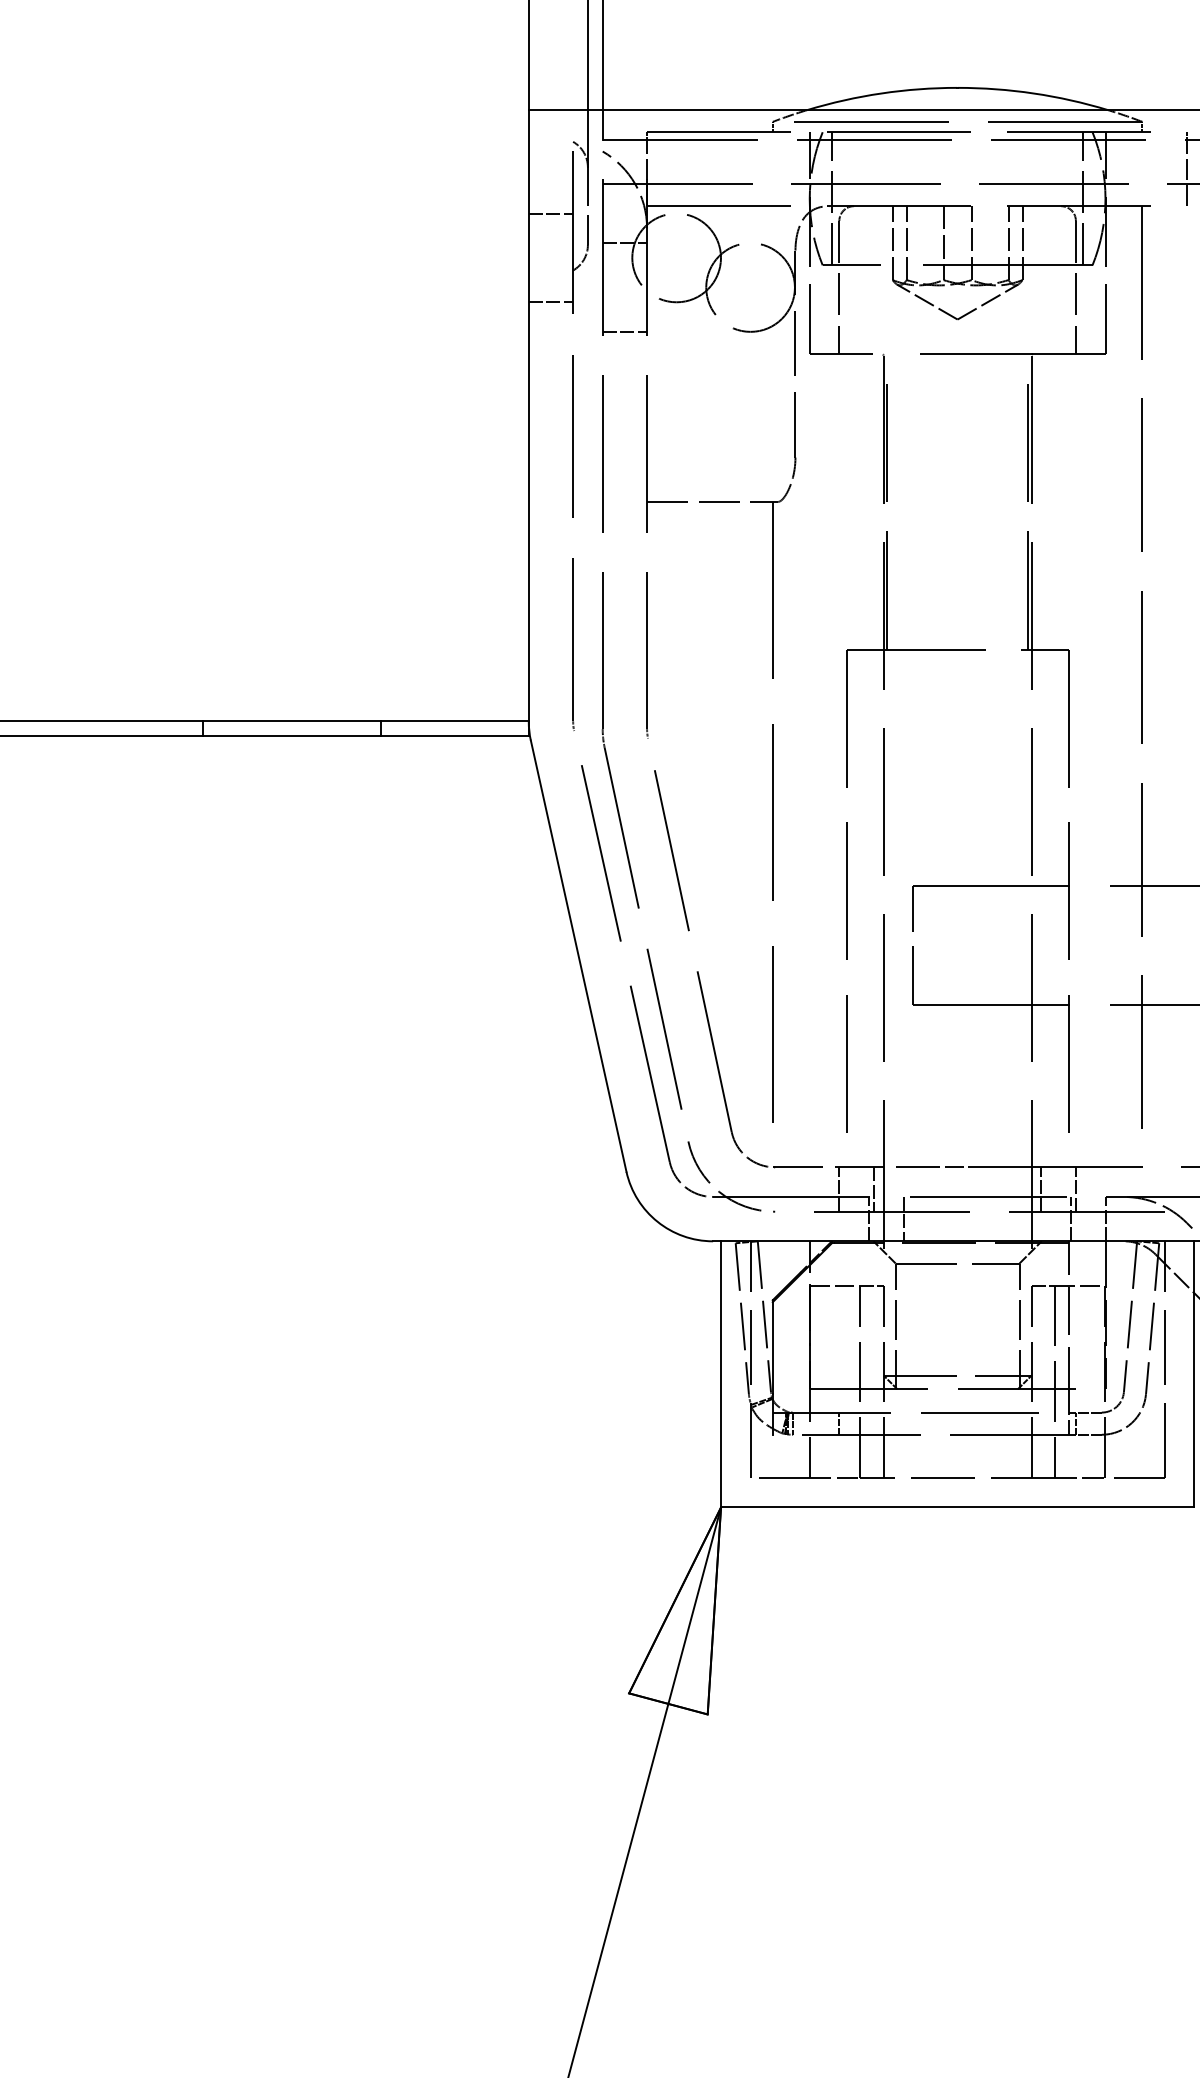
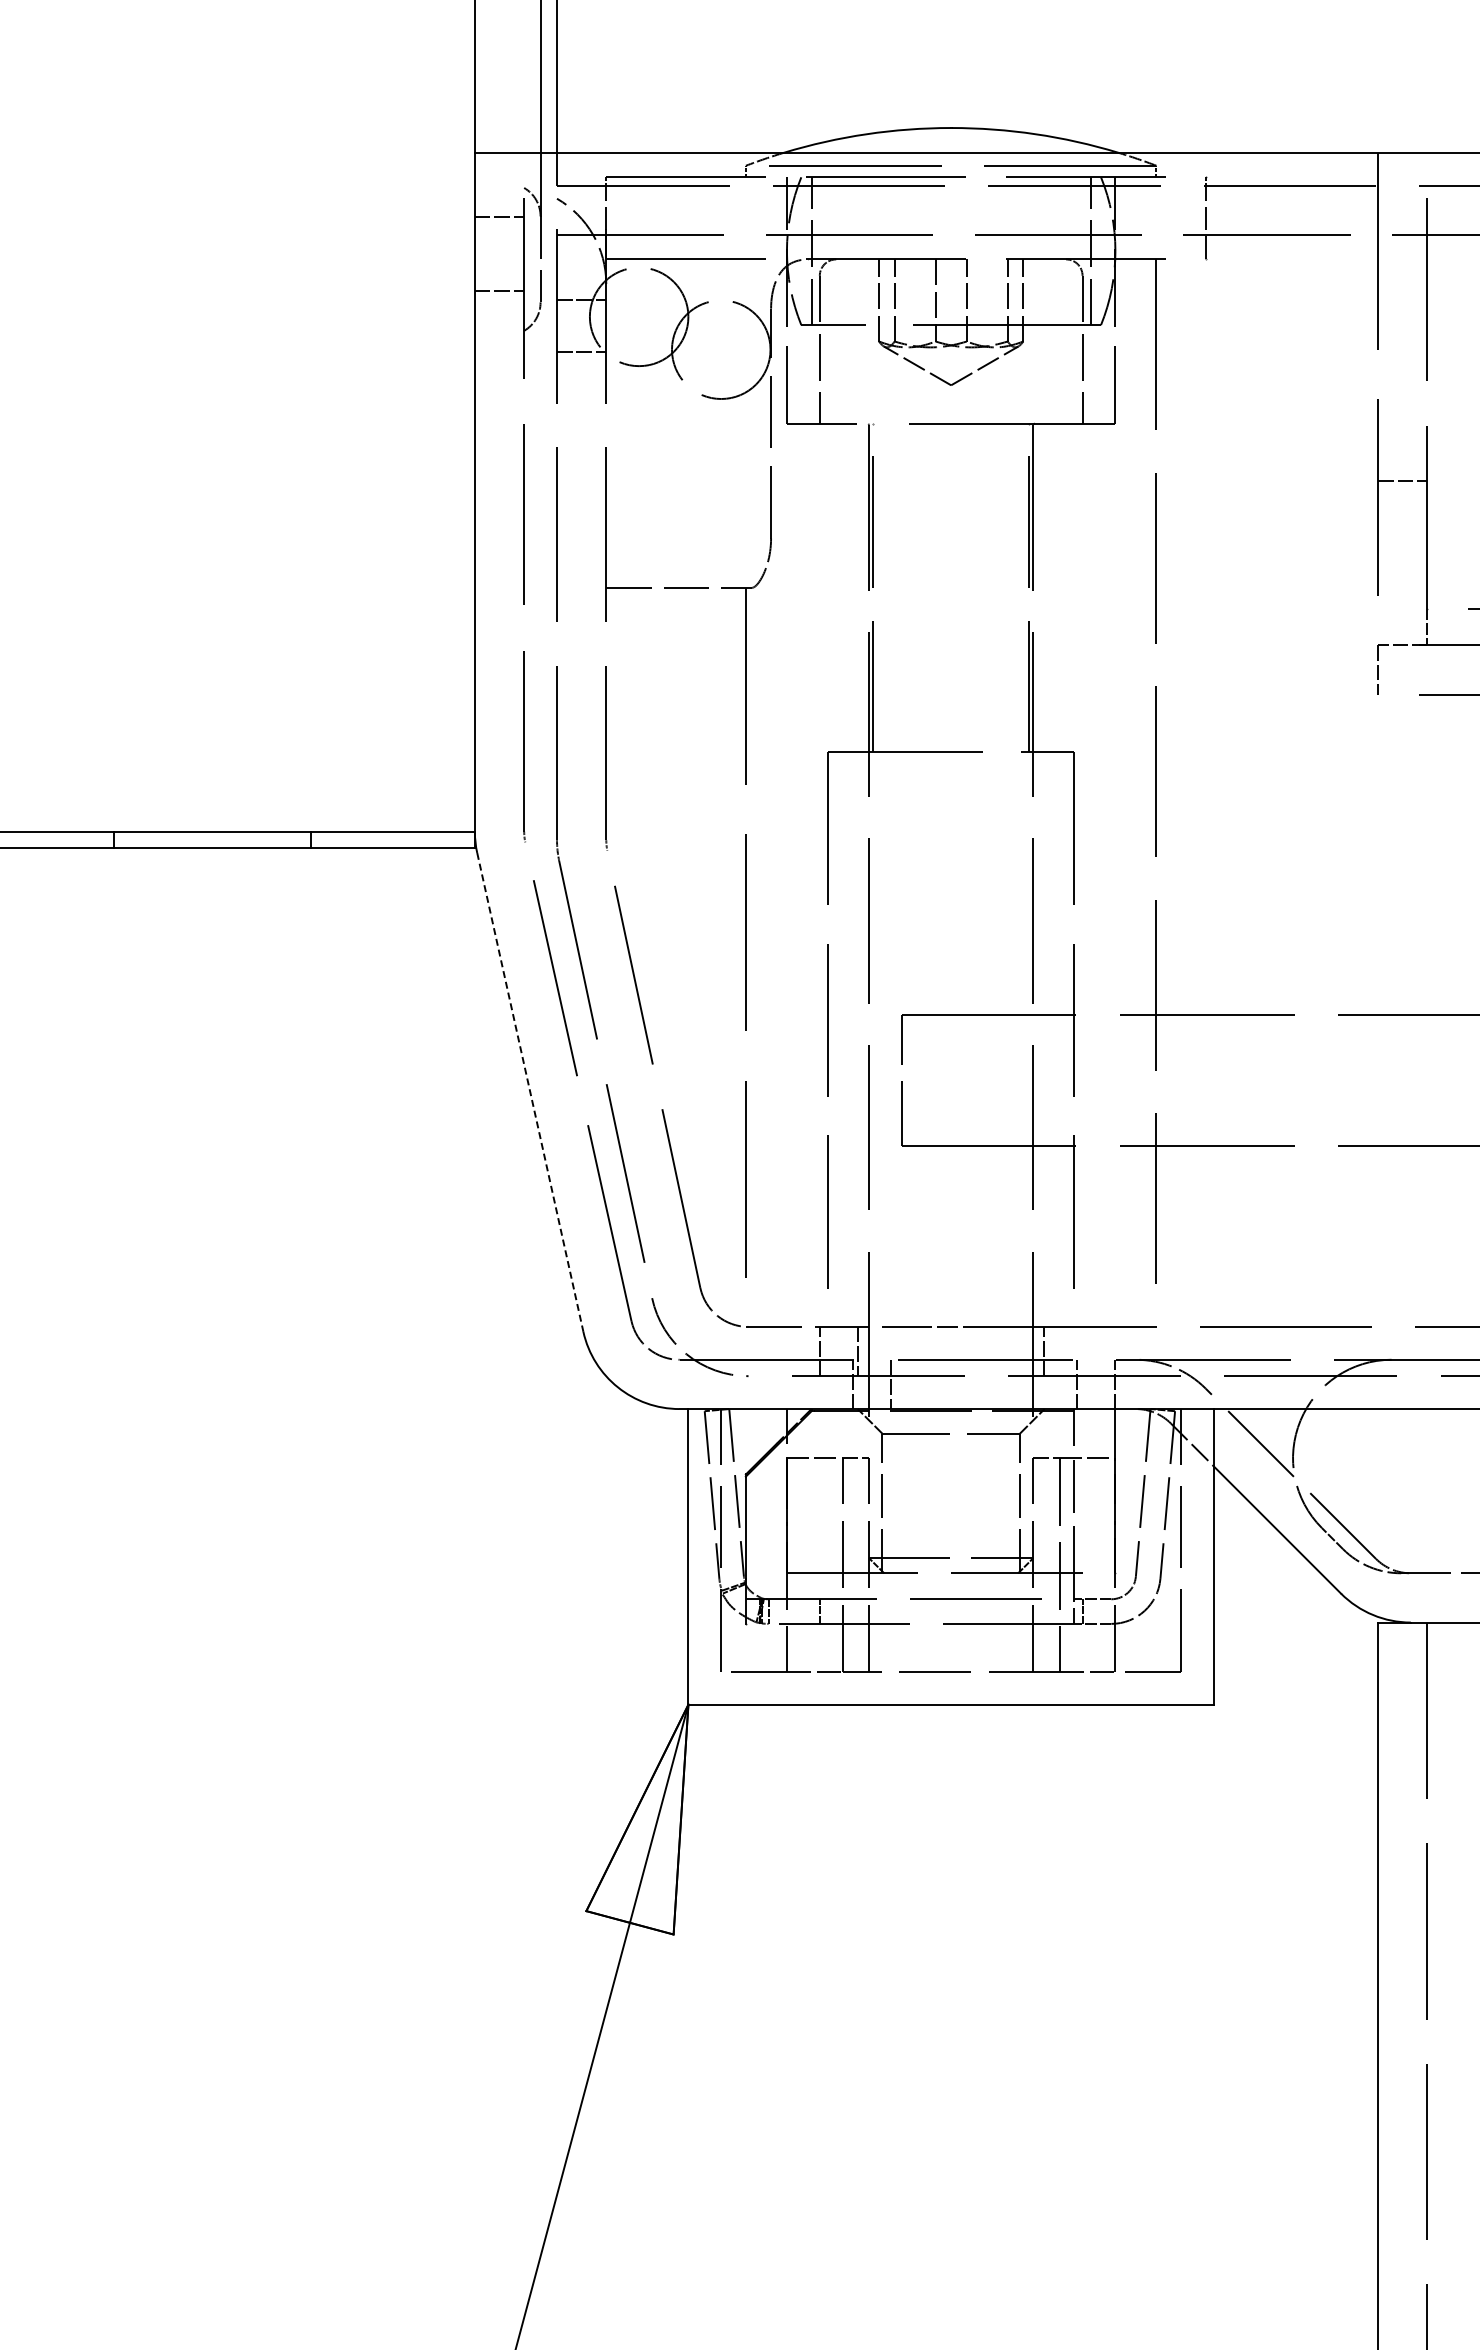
line: (550, 213) -> (499, 216), moved
line: (550, 302) -> (499, 291), moved
line: (624, 332) -> (581, 352), moved
line: (578, 956) -> (530, 1092), solid -> dashed
line: (1075, 1189) -> (1082, 1351), removed

